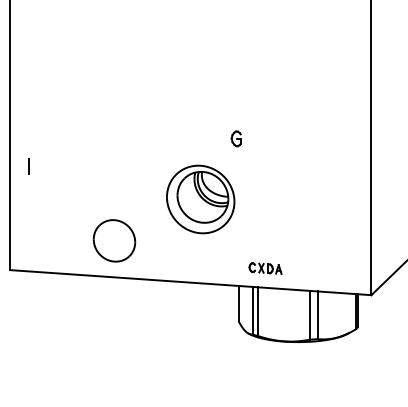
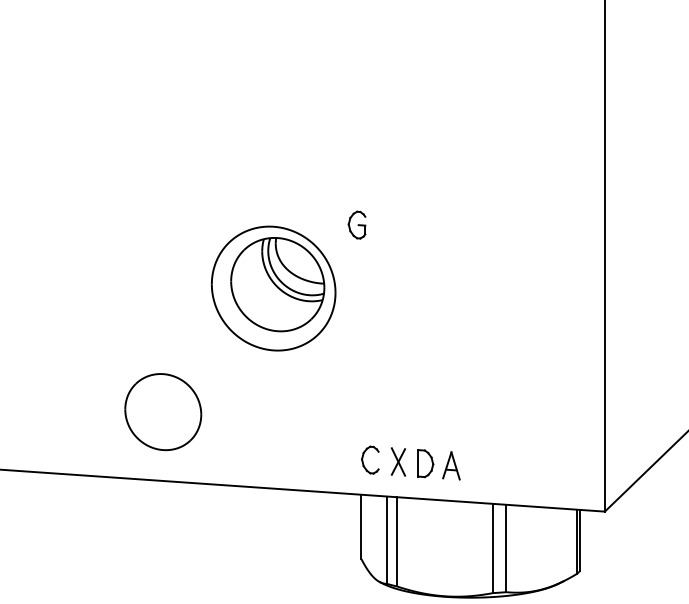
part: (200, 199) -> (273, 288), moved
part: (114, 240) -> (163, 411), moved
part: (265, 268) -> (410, 462), size x1.67

